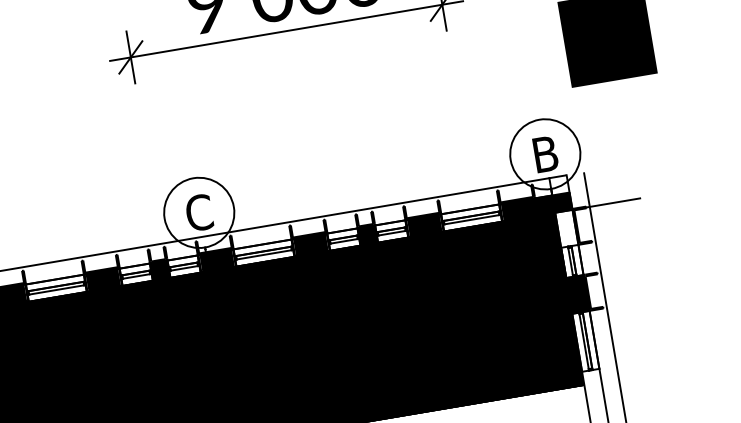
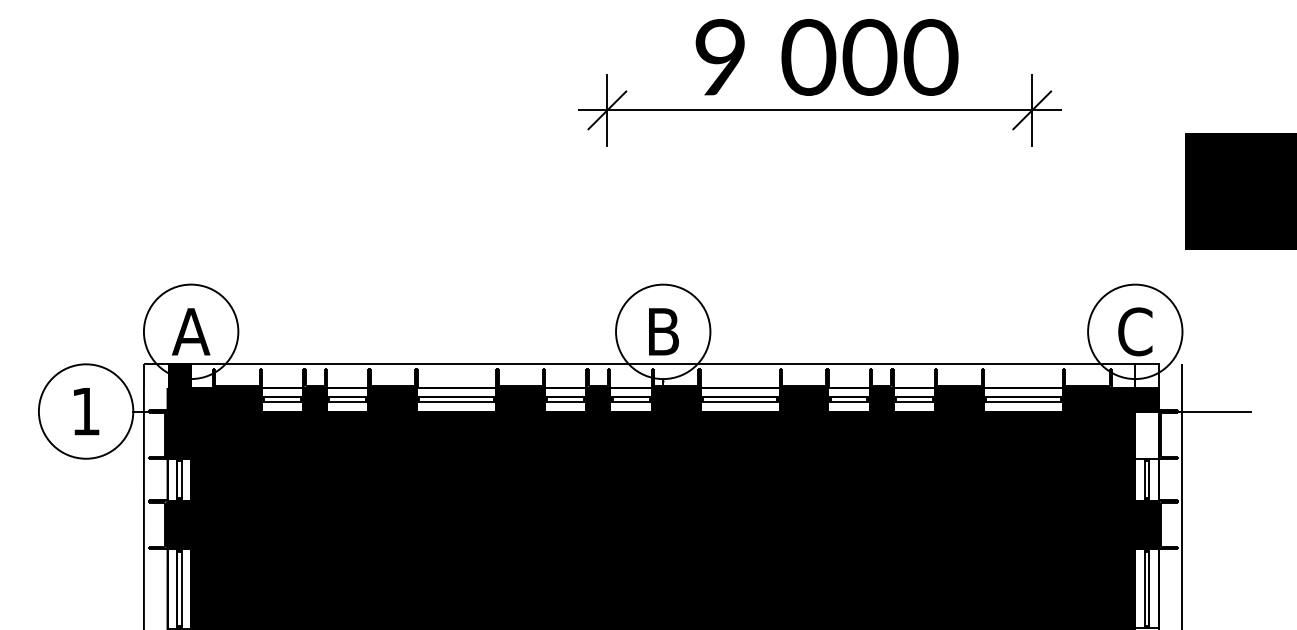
text: (545, 154) -> (1135, 331), B -> C
text: (199, 212) -> (663, 331), C -> B

